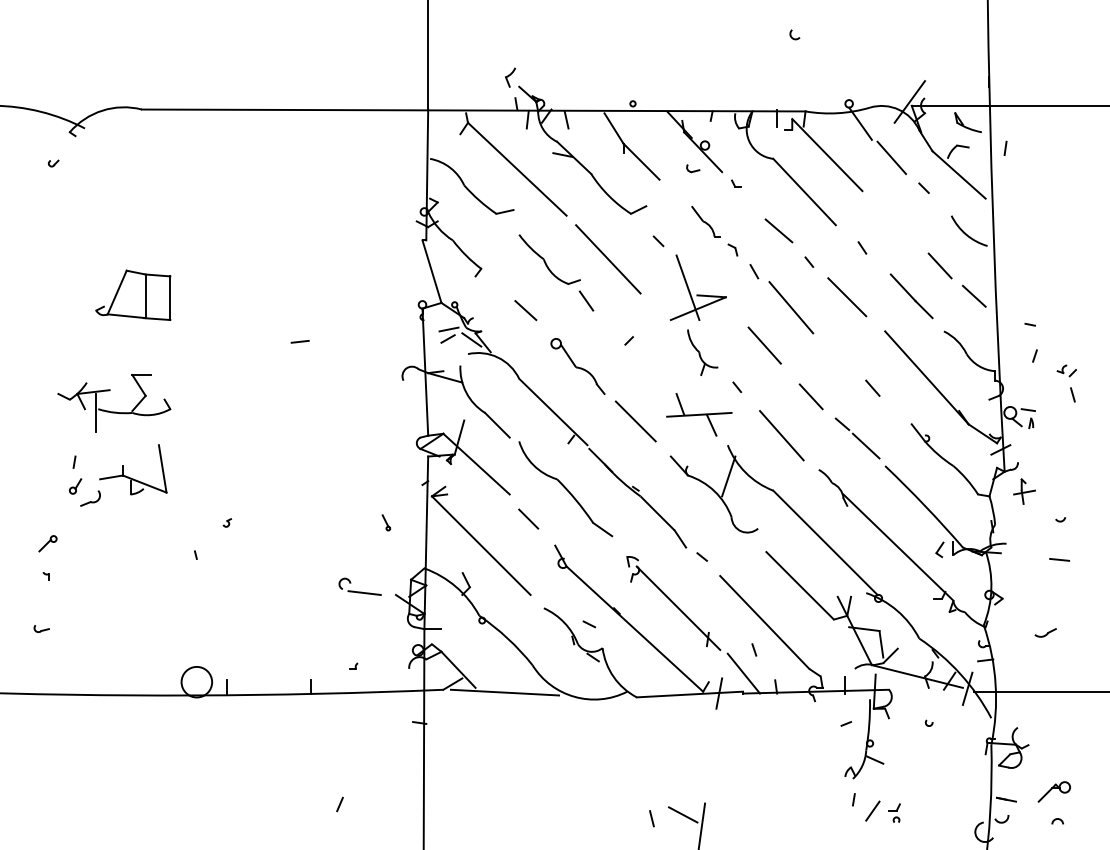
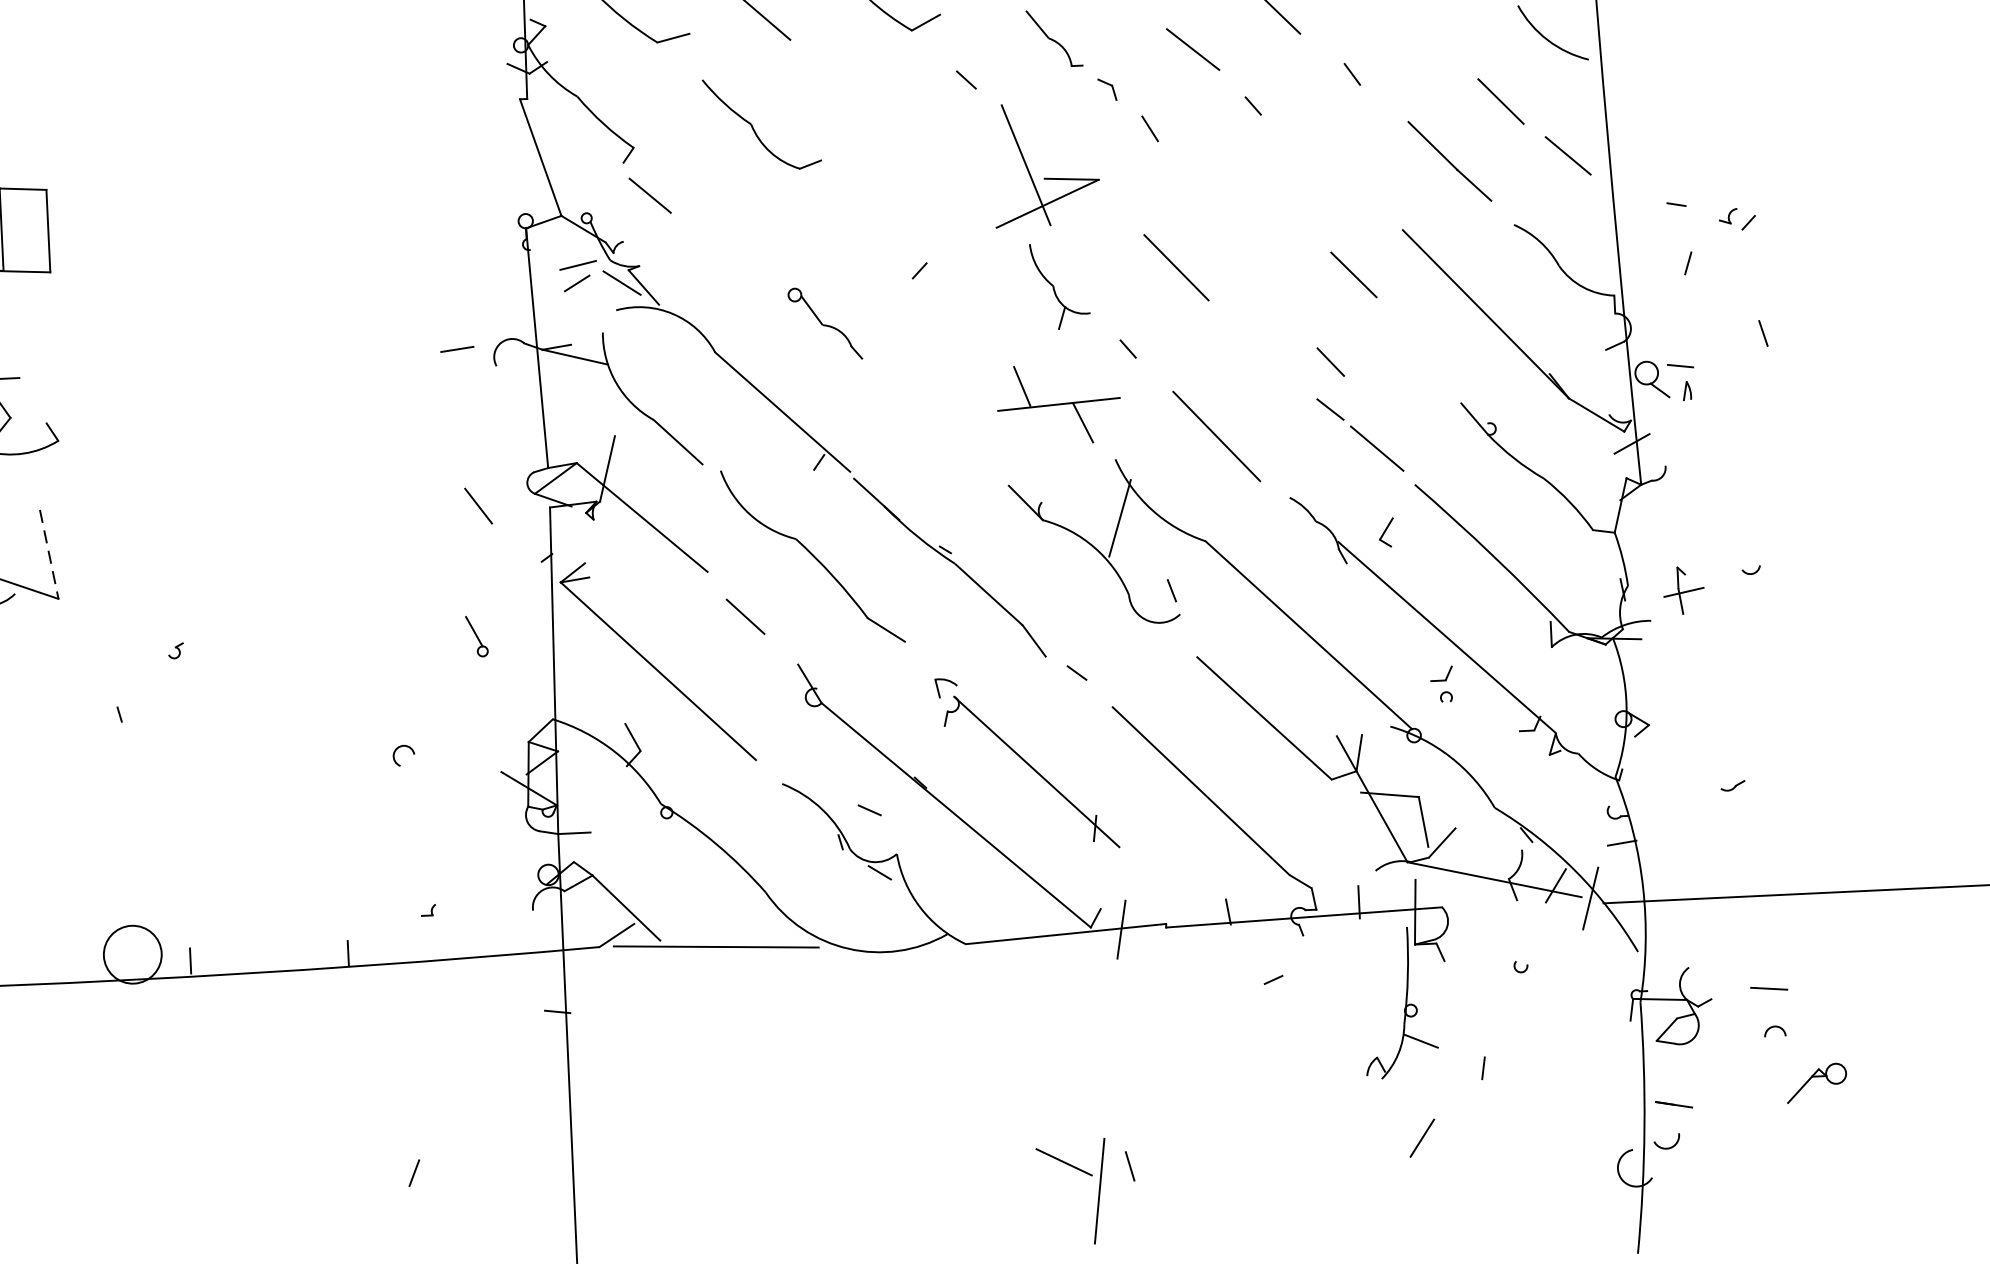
line: (608, 259) -> (873, 118), removed
line: (847, 297) -> (1328, 169), removed
line: (586, 300) -> (478, 505), moved
line: (791, 307) -> (1223, 193), removed
line: (525, 310) -> (649, 195), moved
line: (299, 341) -> (455, 348), moved
part: (577, 366) -> (824, 323), size x0.7
part: (1066, 370) -> (1736, 218), moved
line: (872, 387) -> (1330, 360), moved
line: (810, 396) -> (1352, 274), moved
line: (635, 421) -> (938, 422), removed
line: (162, 469) -> (48, 555), solid -> dashed
part: (1024, 491) -> (1683, 590), moved
part: (386, 522) -> (477, 635), size x1.4
part: (939, 549) -> (1385, 532), moved
line: (1059, 559) -> (1768, 988), moved
line: (364, 592) -> (441, 770), removed
part: (1045, 632) -> (1732, 785), size x0.6
line: (754, 649) -> (1172, 589), moved
line: (743, 673) -> (1165, 889), removed
line: (846, 723) -> (1273, 979), moved
part: (1053, 791) -> (1815, 1082), moved
line: (853, 799) -> (1482, 1067), moved
part: (894, 812) -> (1441, 683), moved
line: (651, 818) -> (1129, 1165), moved
arc: (1056, 820) -> (1772, 1029), moved

